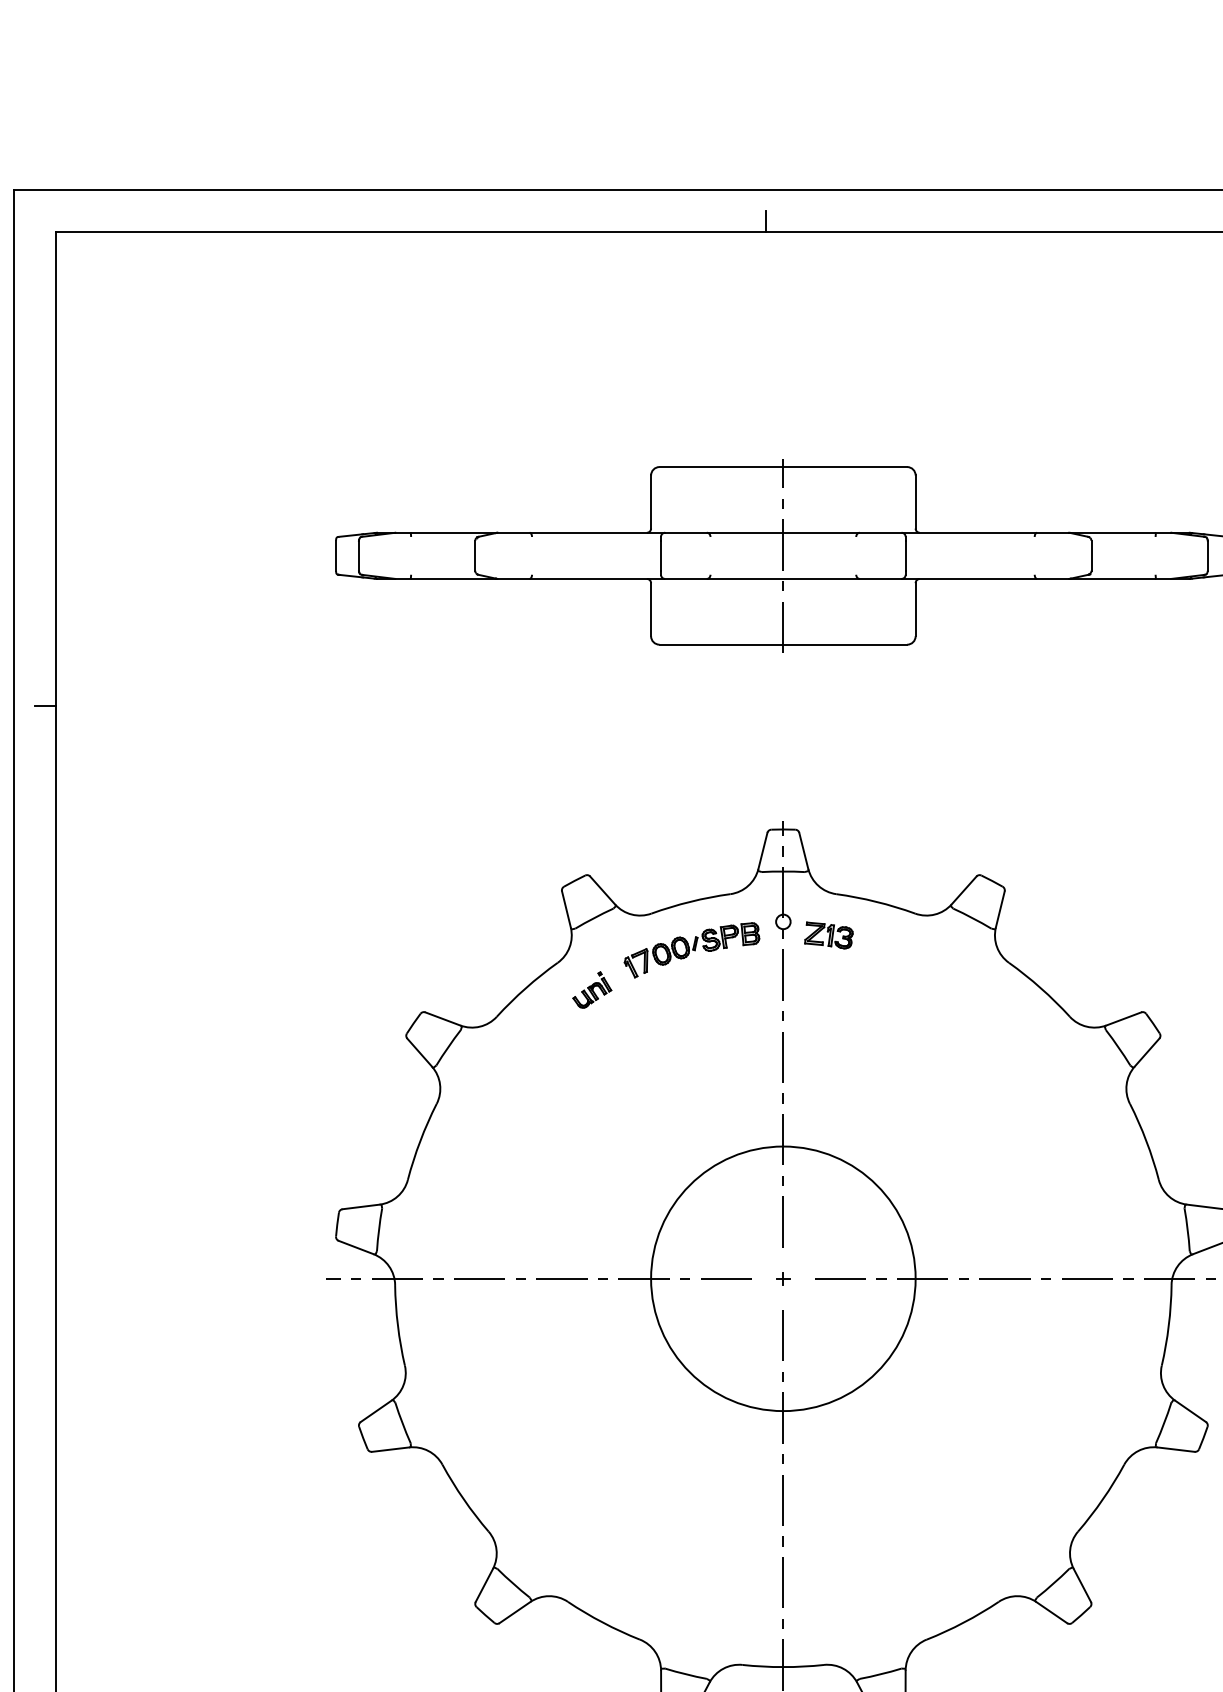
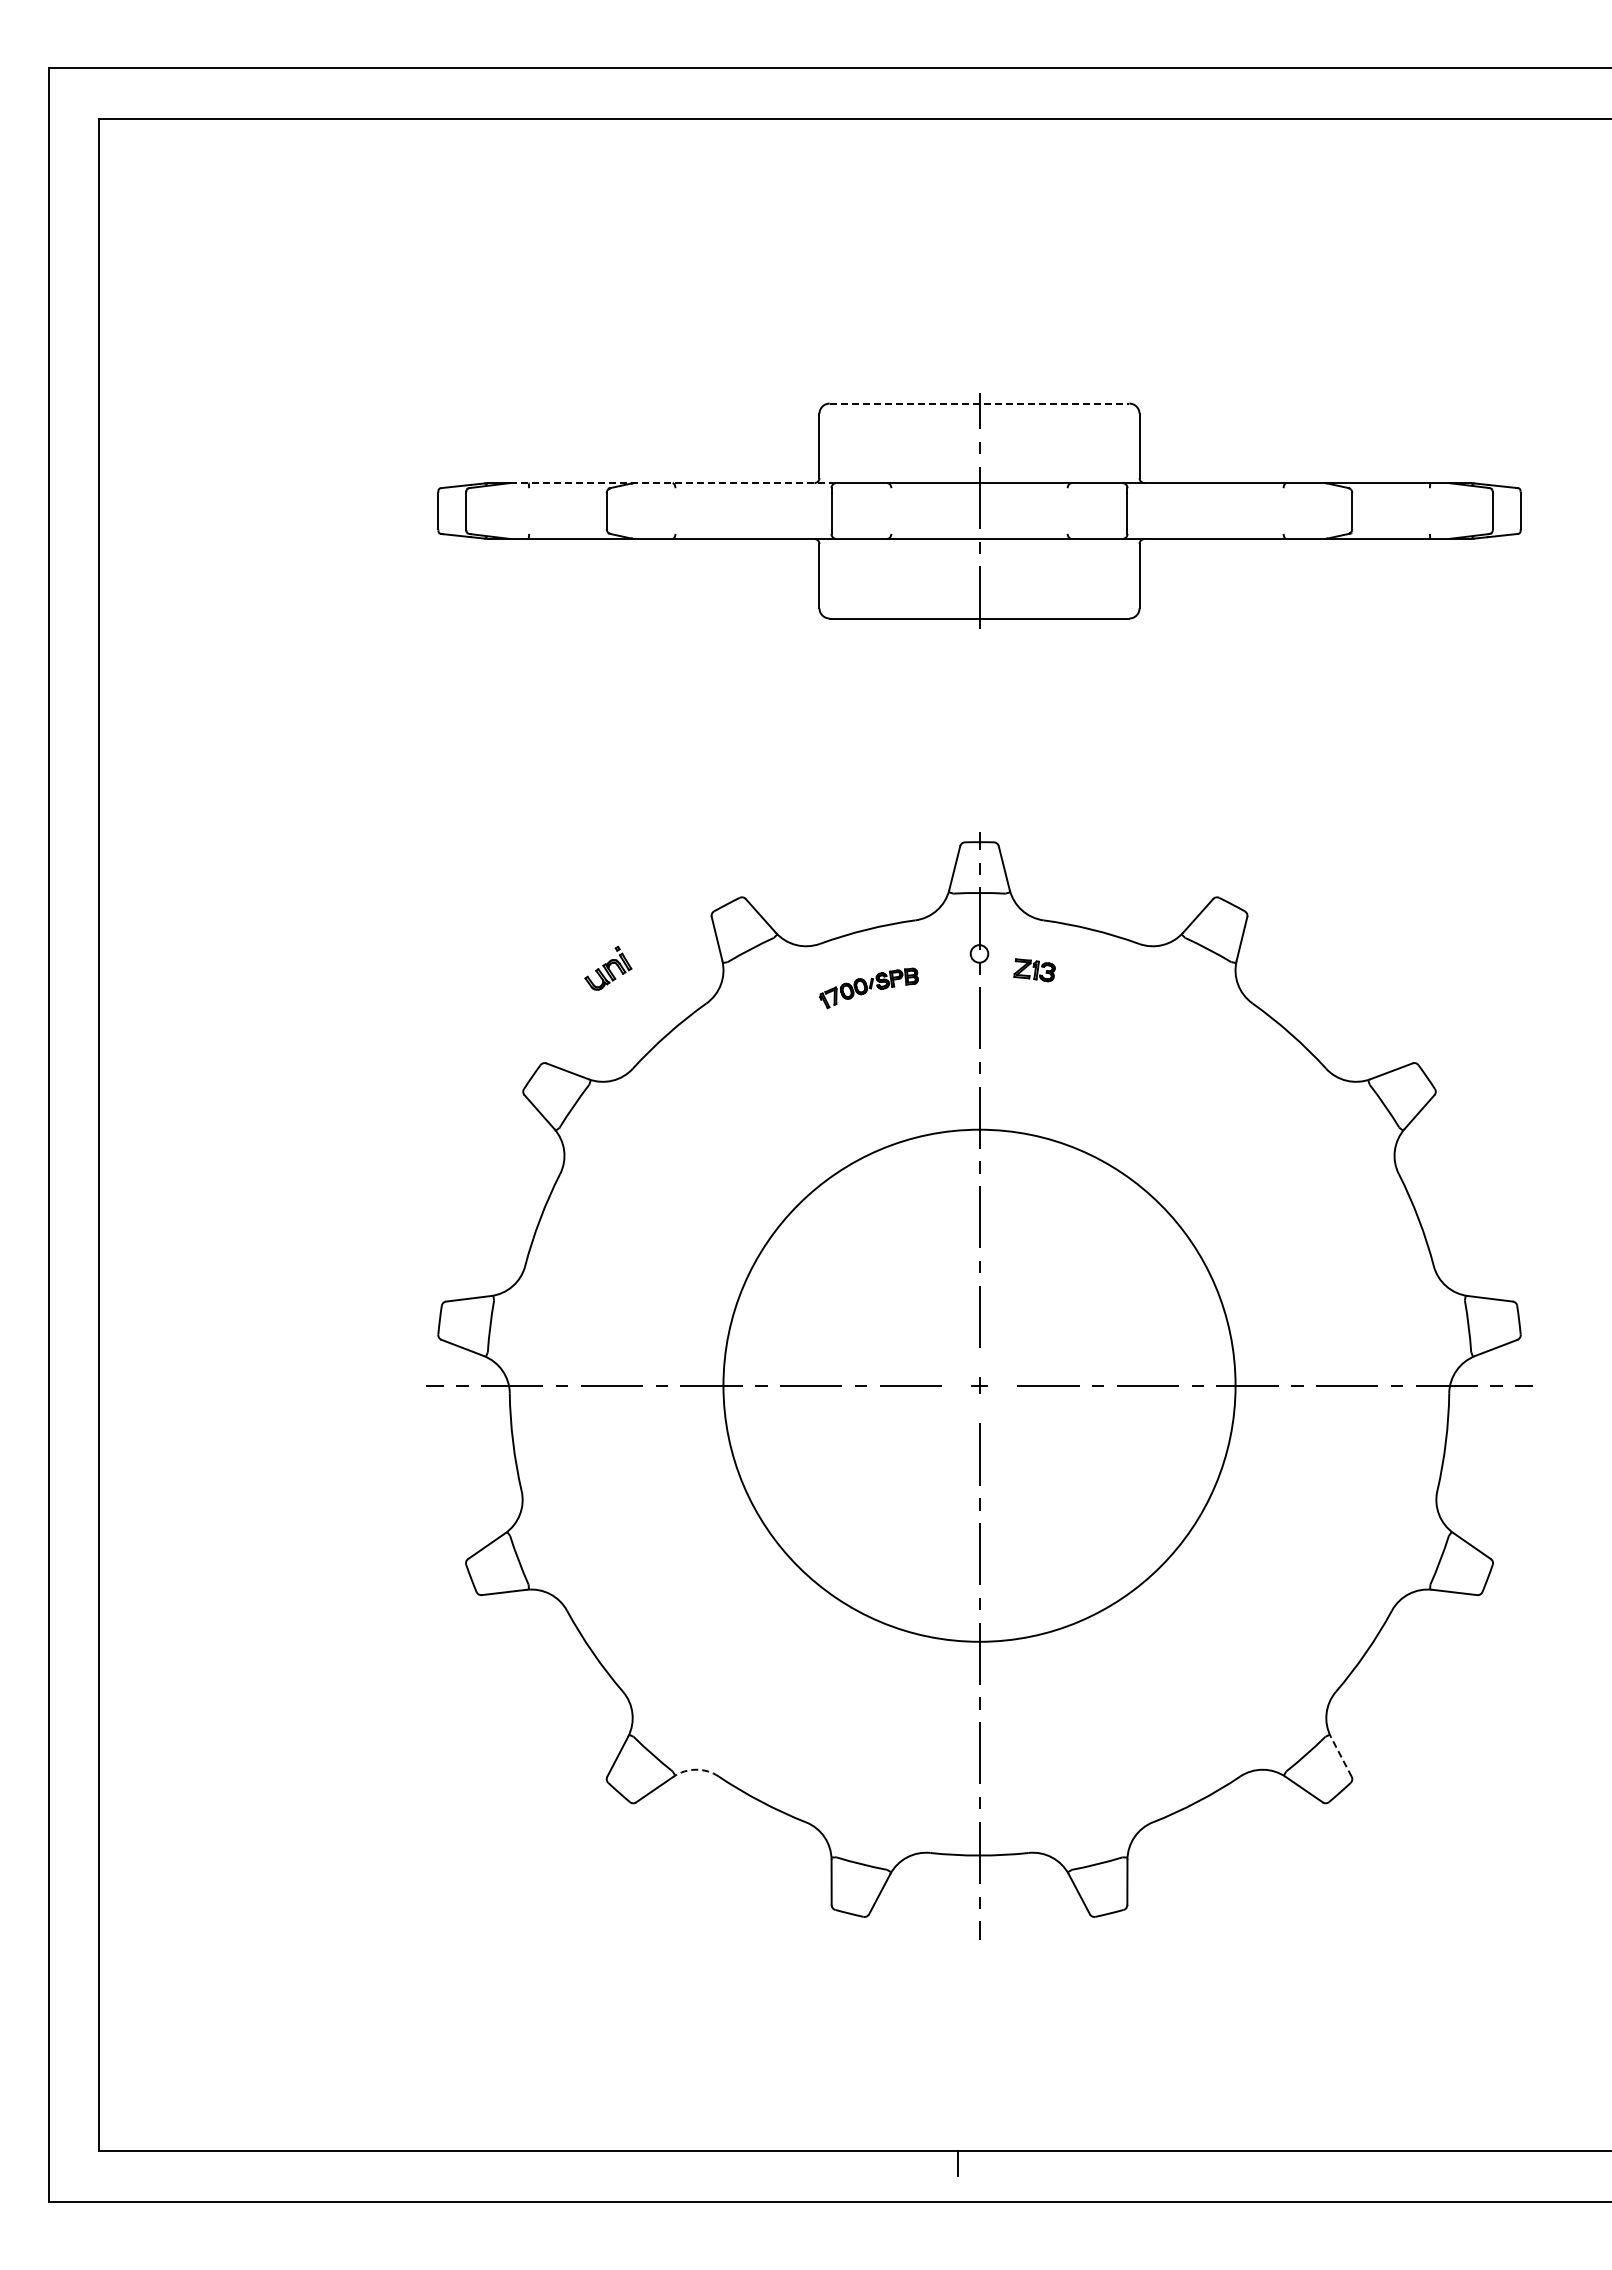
line: (765, 220) -> (957, 105), removed
line: (783, 466) -> (979, 403), solid -> dashed
line: (530, 533) -> (673, 483), solid -> dashed
line: (45, 705) -> (86, 692), removed
part: (828, 934) -> (1034, 969), size x0.7
part: (691, 950) -> (868, 988), size x0.6
part: (592, 989) -> (608, 967), moved
circle: (783, 1278) -> (979, 1385), size x1.6
line: (1082, 1585) -> (1341, 1756), solid -> dashed
arc: (549, 1595) -> (696, 1769), solid -> dashed

